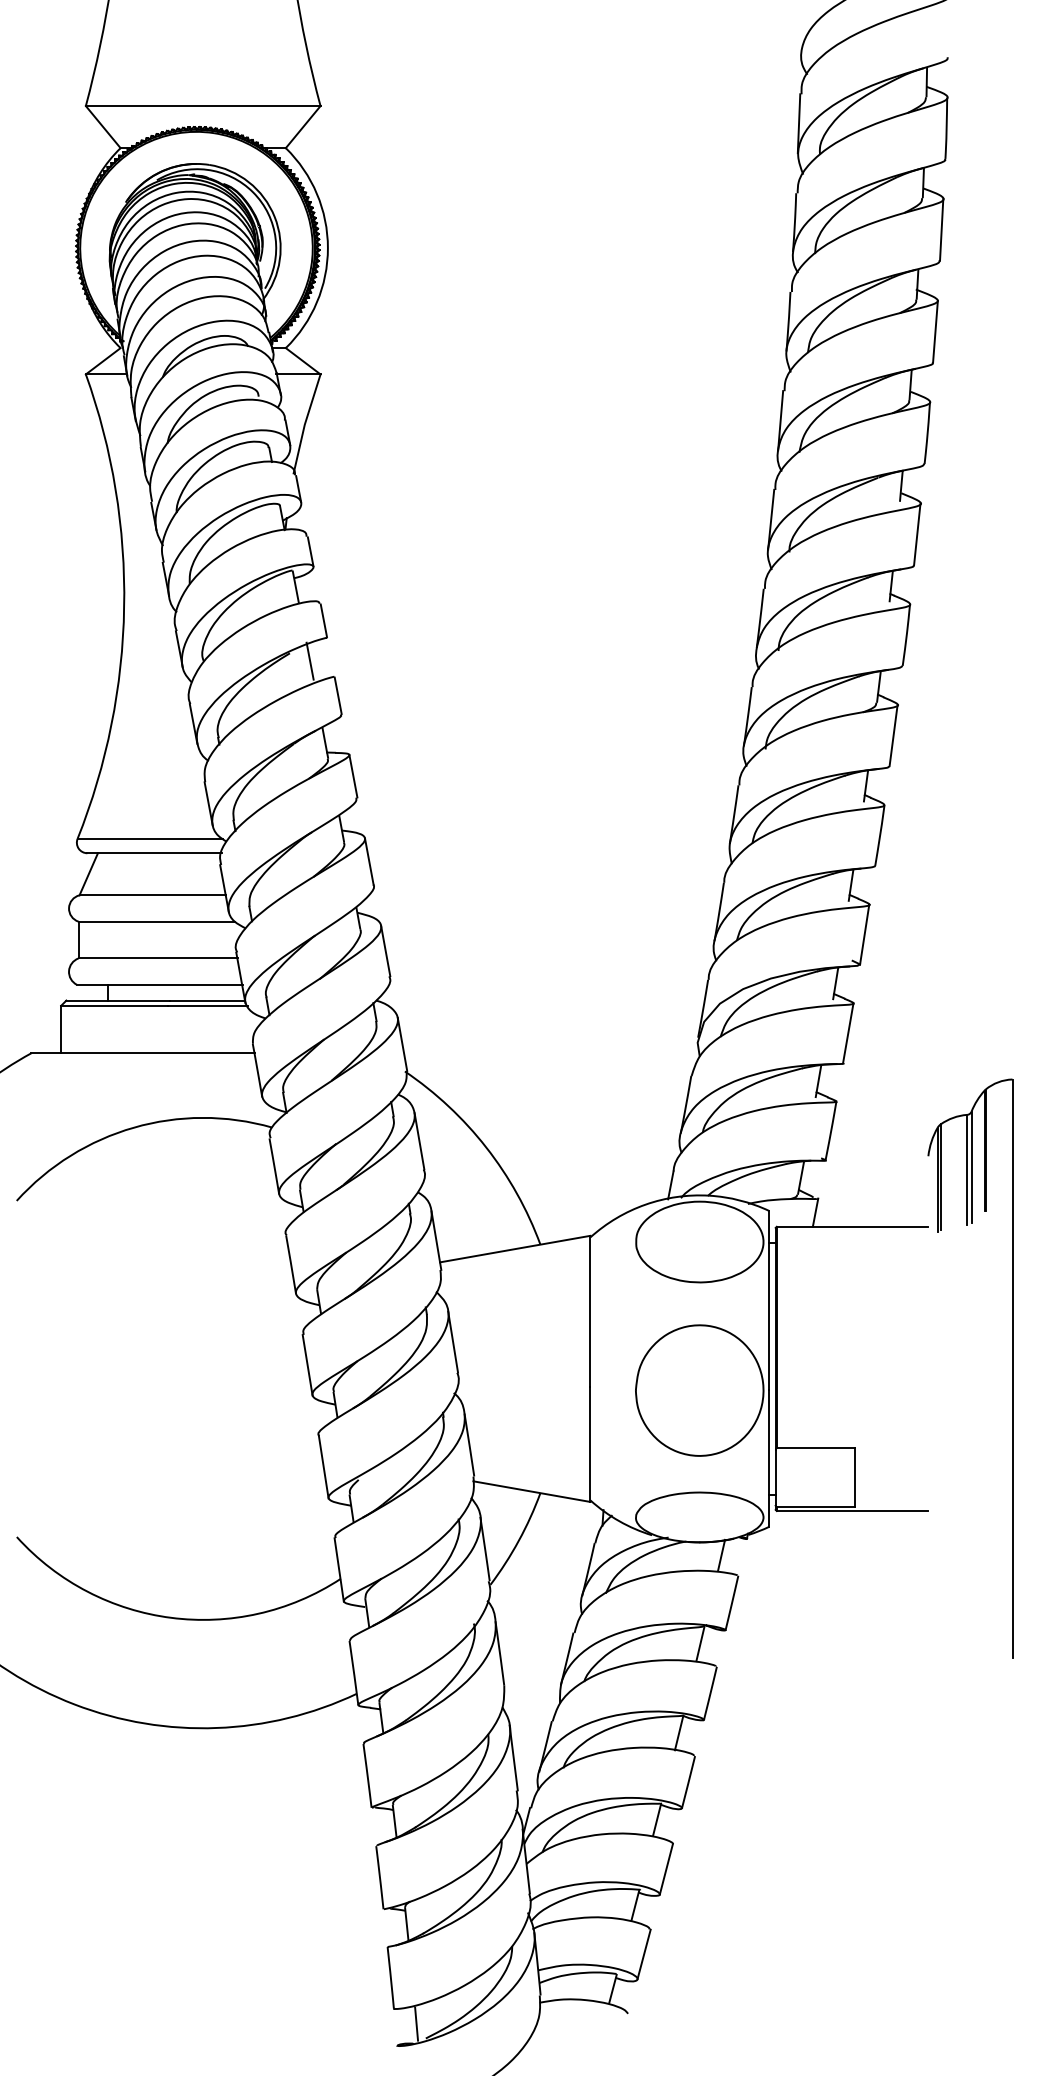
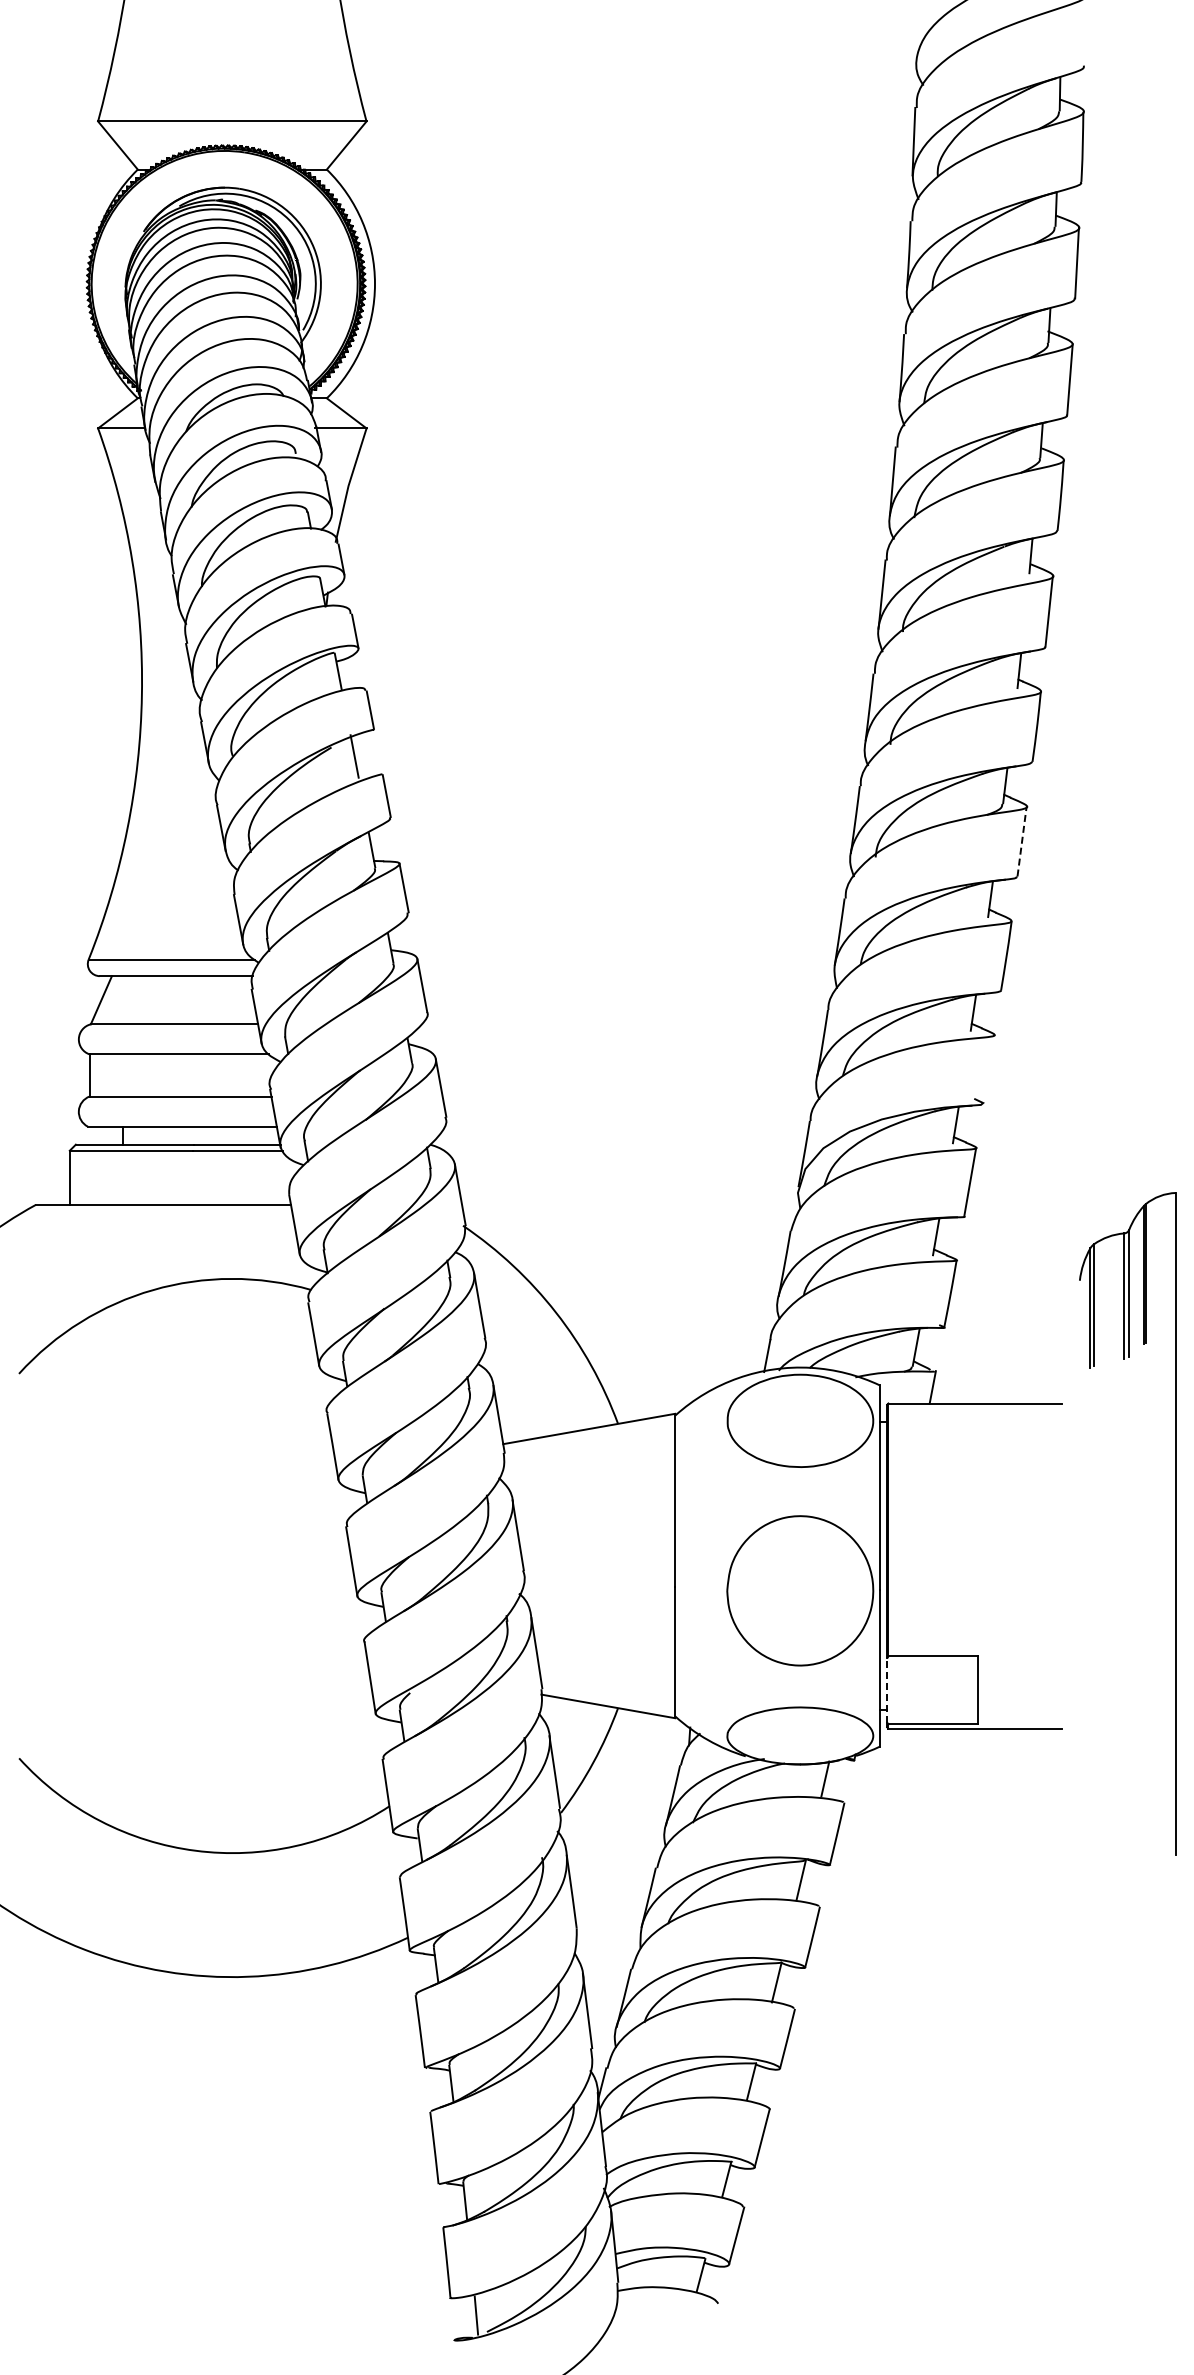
line: (893, 735) -> (1022, 841), solid -> dashed
line: (864, 934) -> (988, 1069), removed
part: (1011, 1368) -> (1175, 1523), moved
line: (775, 1476) -> (887, 1689), solid -> dashed

